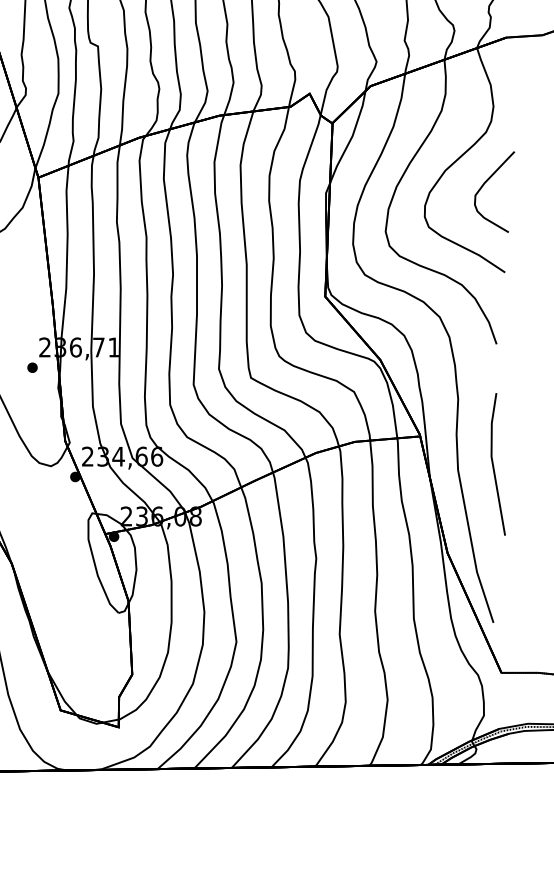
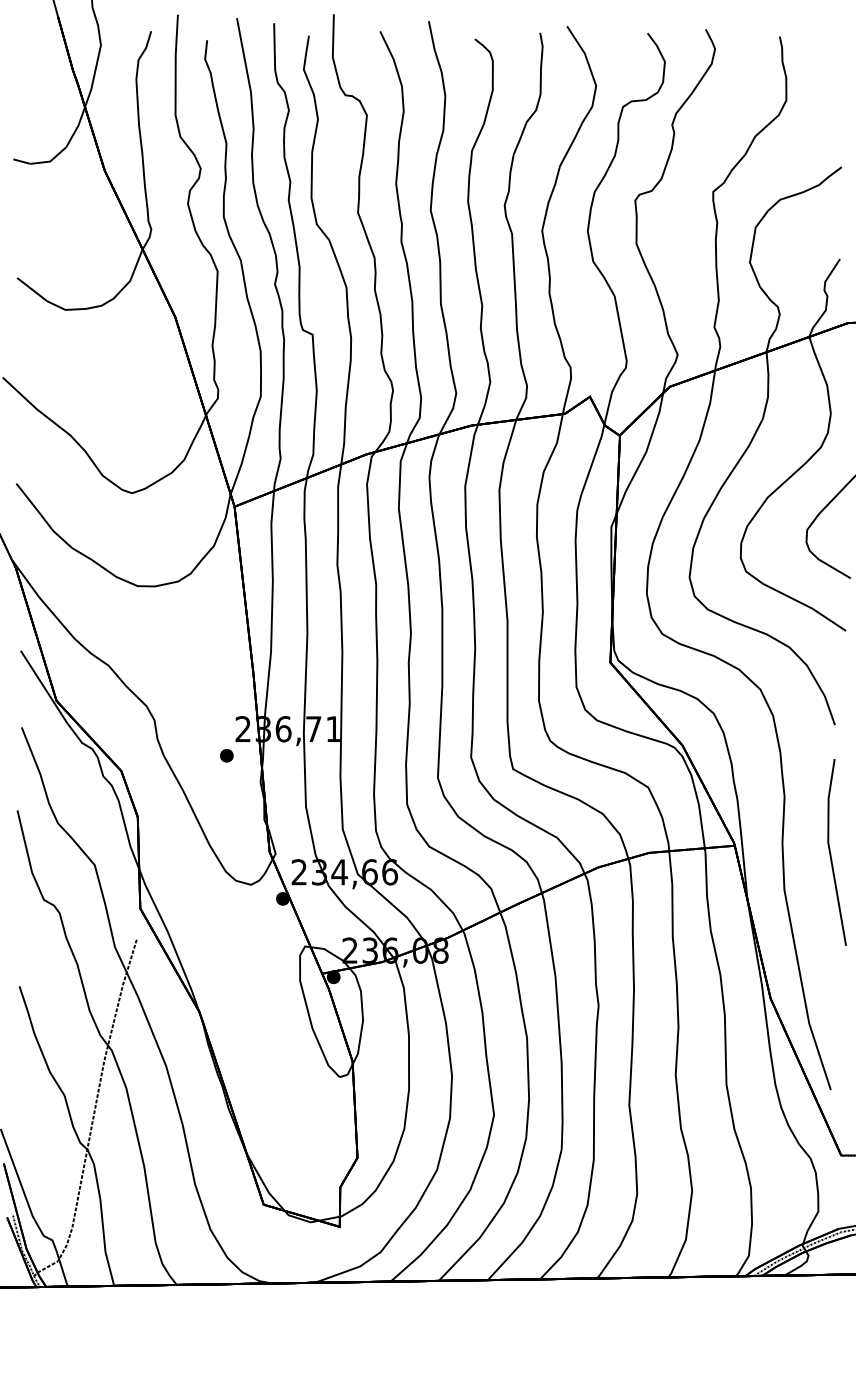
line: (494, 465) -> (831, 853), moved

